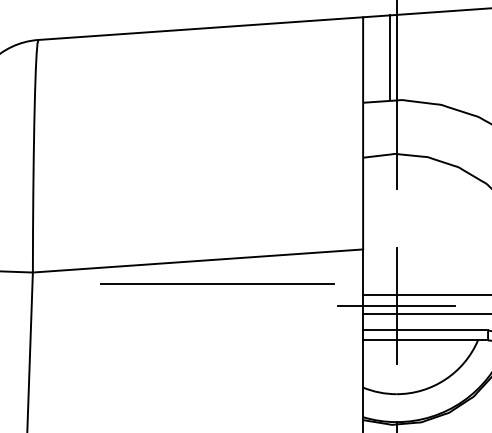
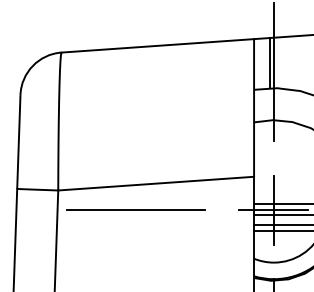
line: (217, 282) -> (135, 209), moved

